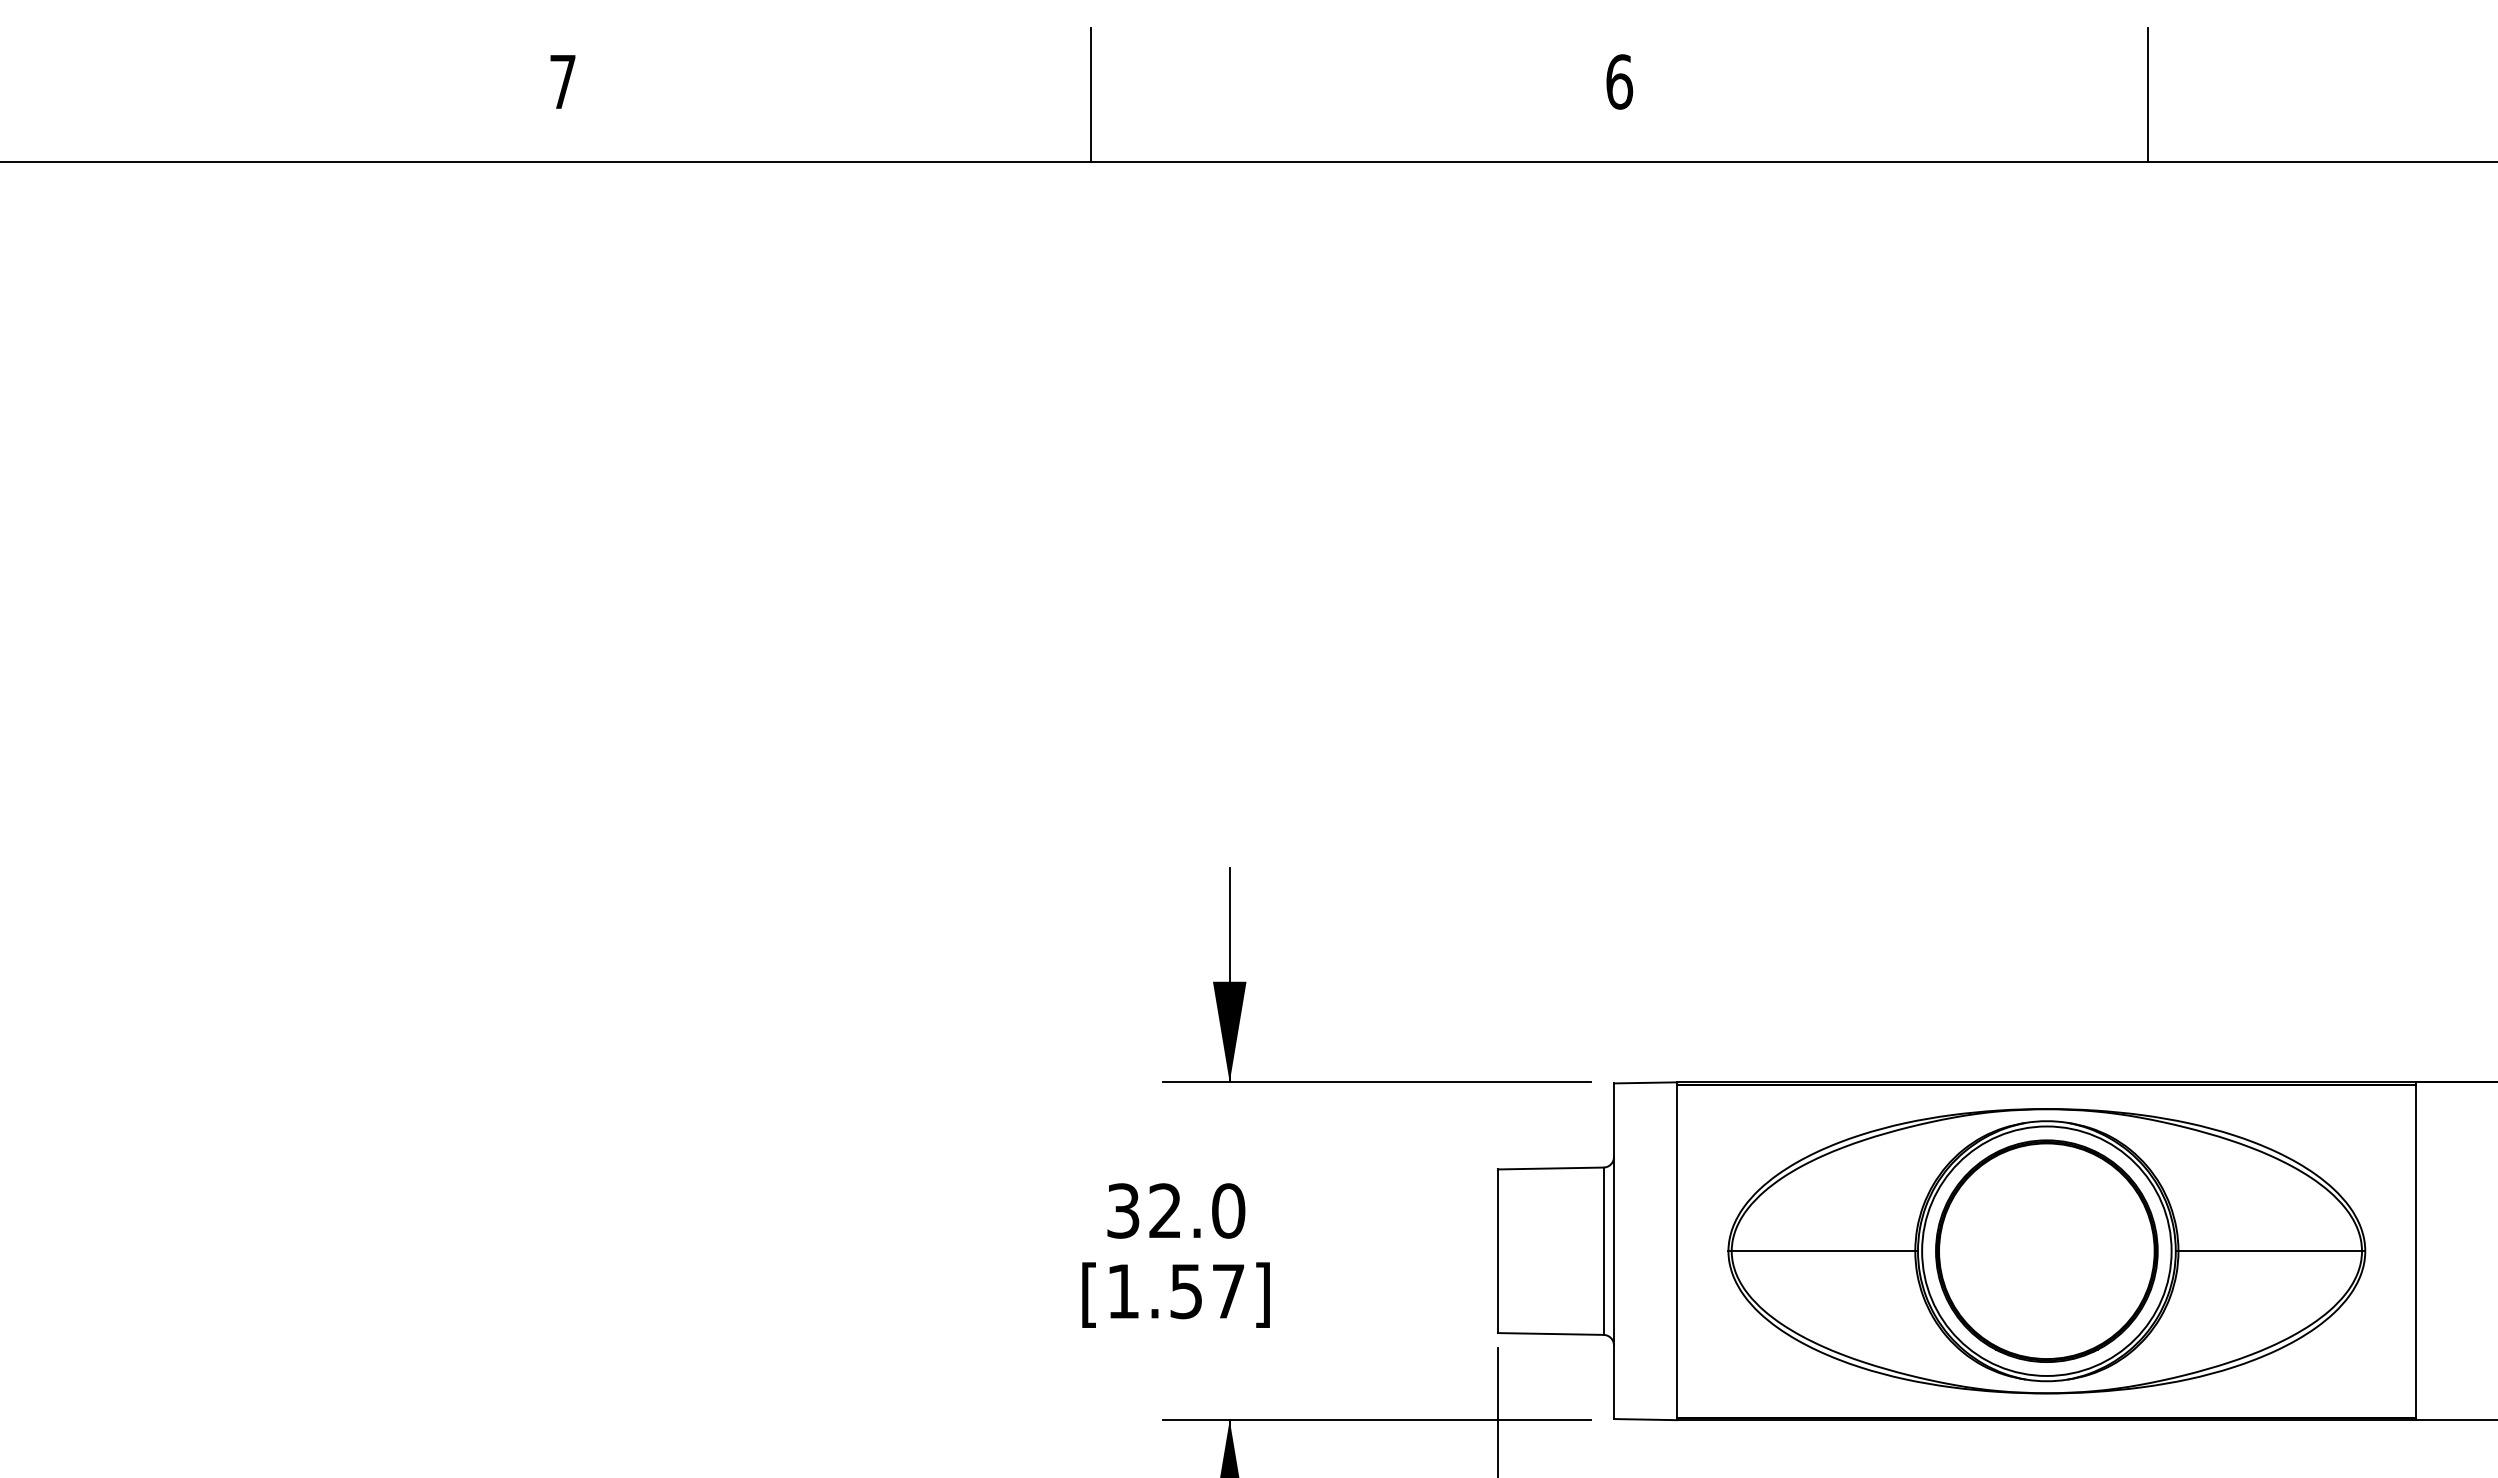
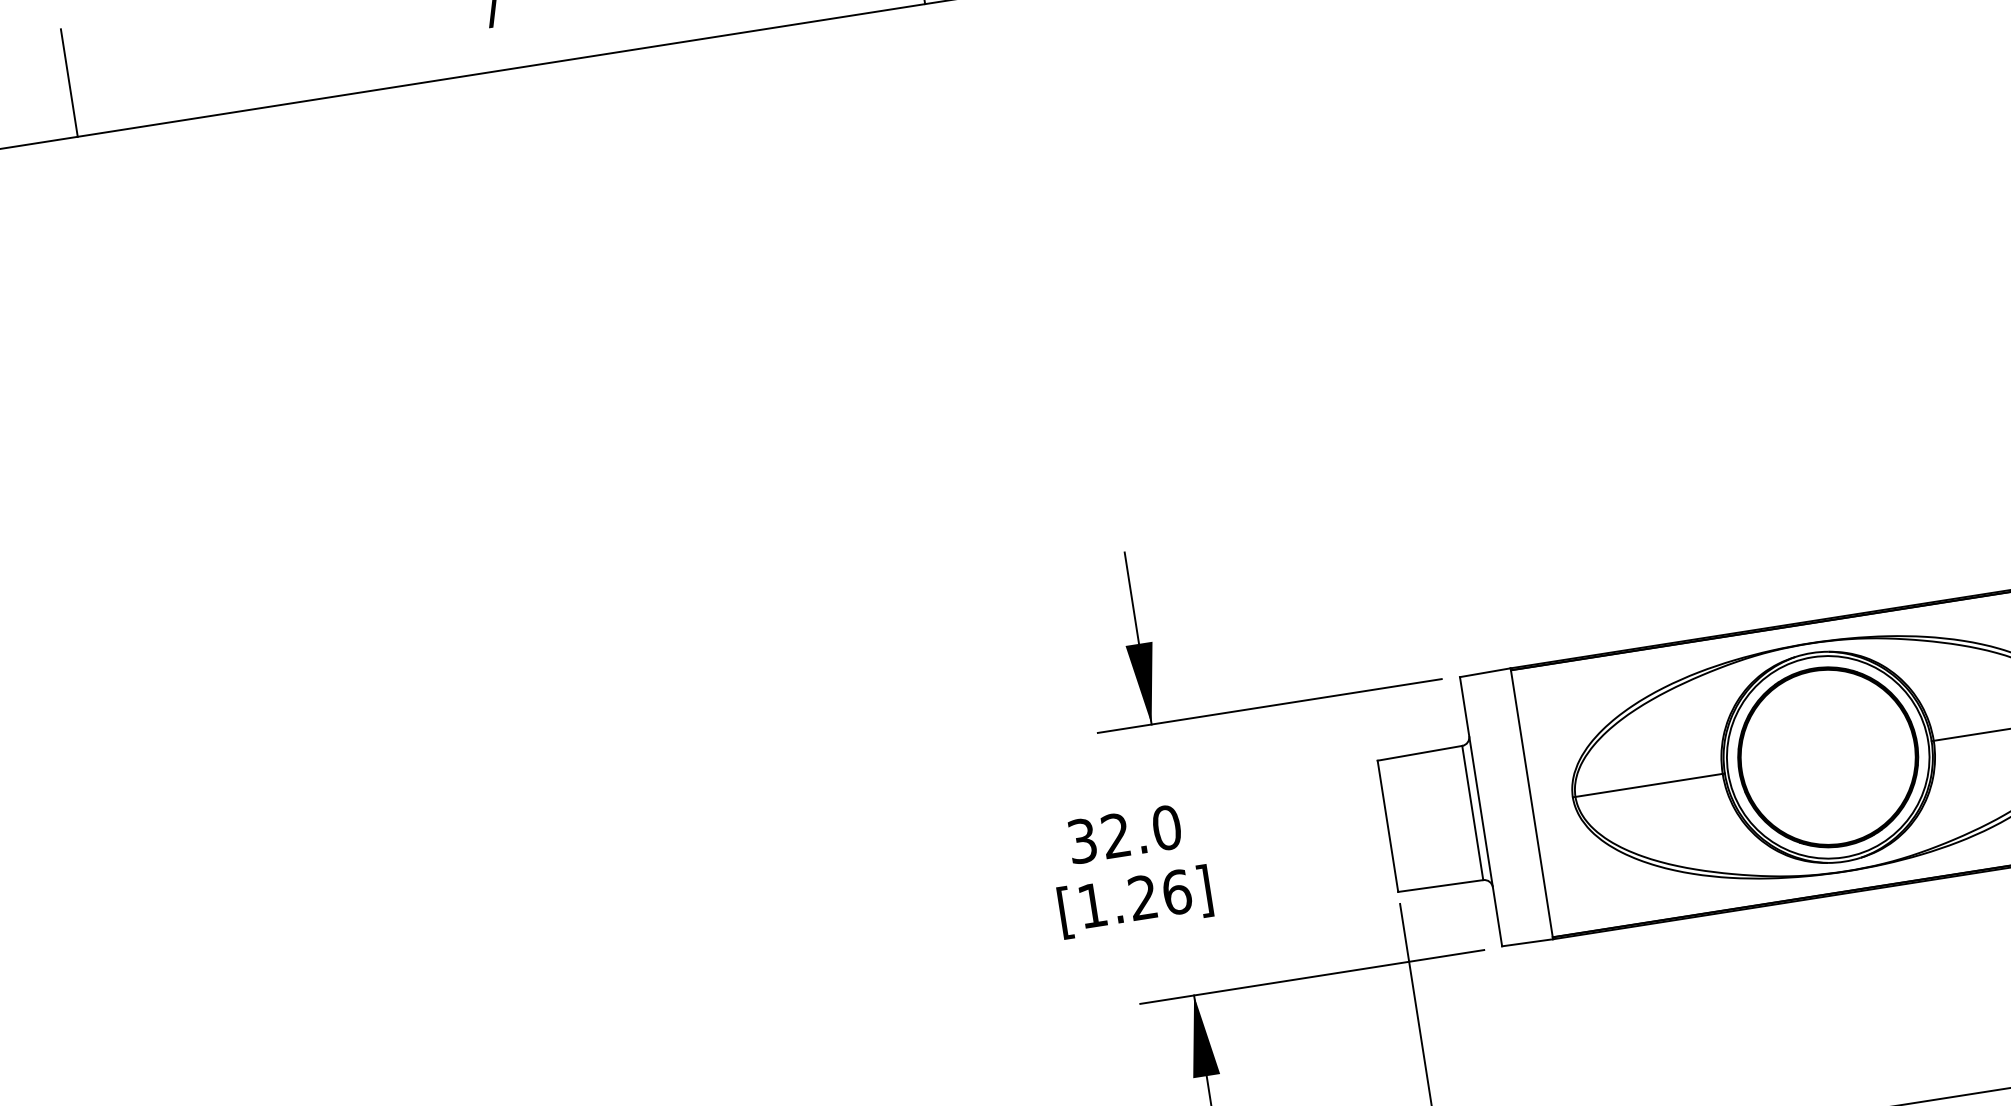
line: (34, 95) -> (69, 83), added
text: (1207, 1291) -> (1160, 895), [1.57] -> [1.26]

